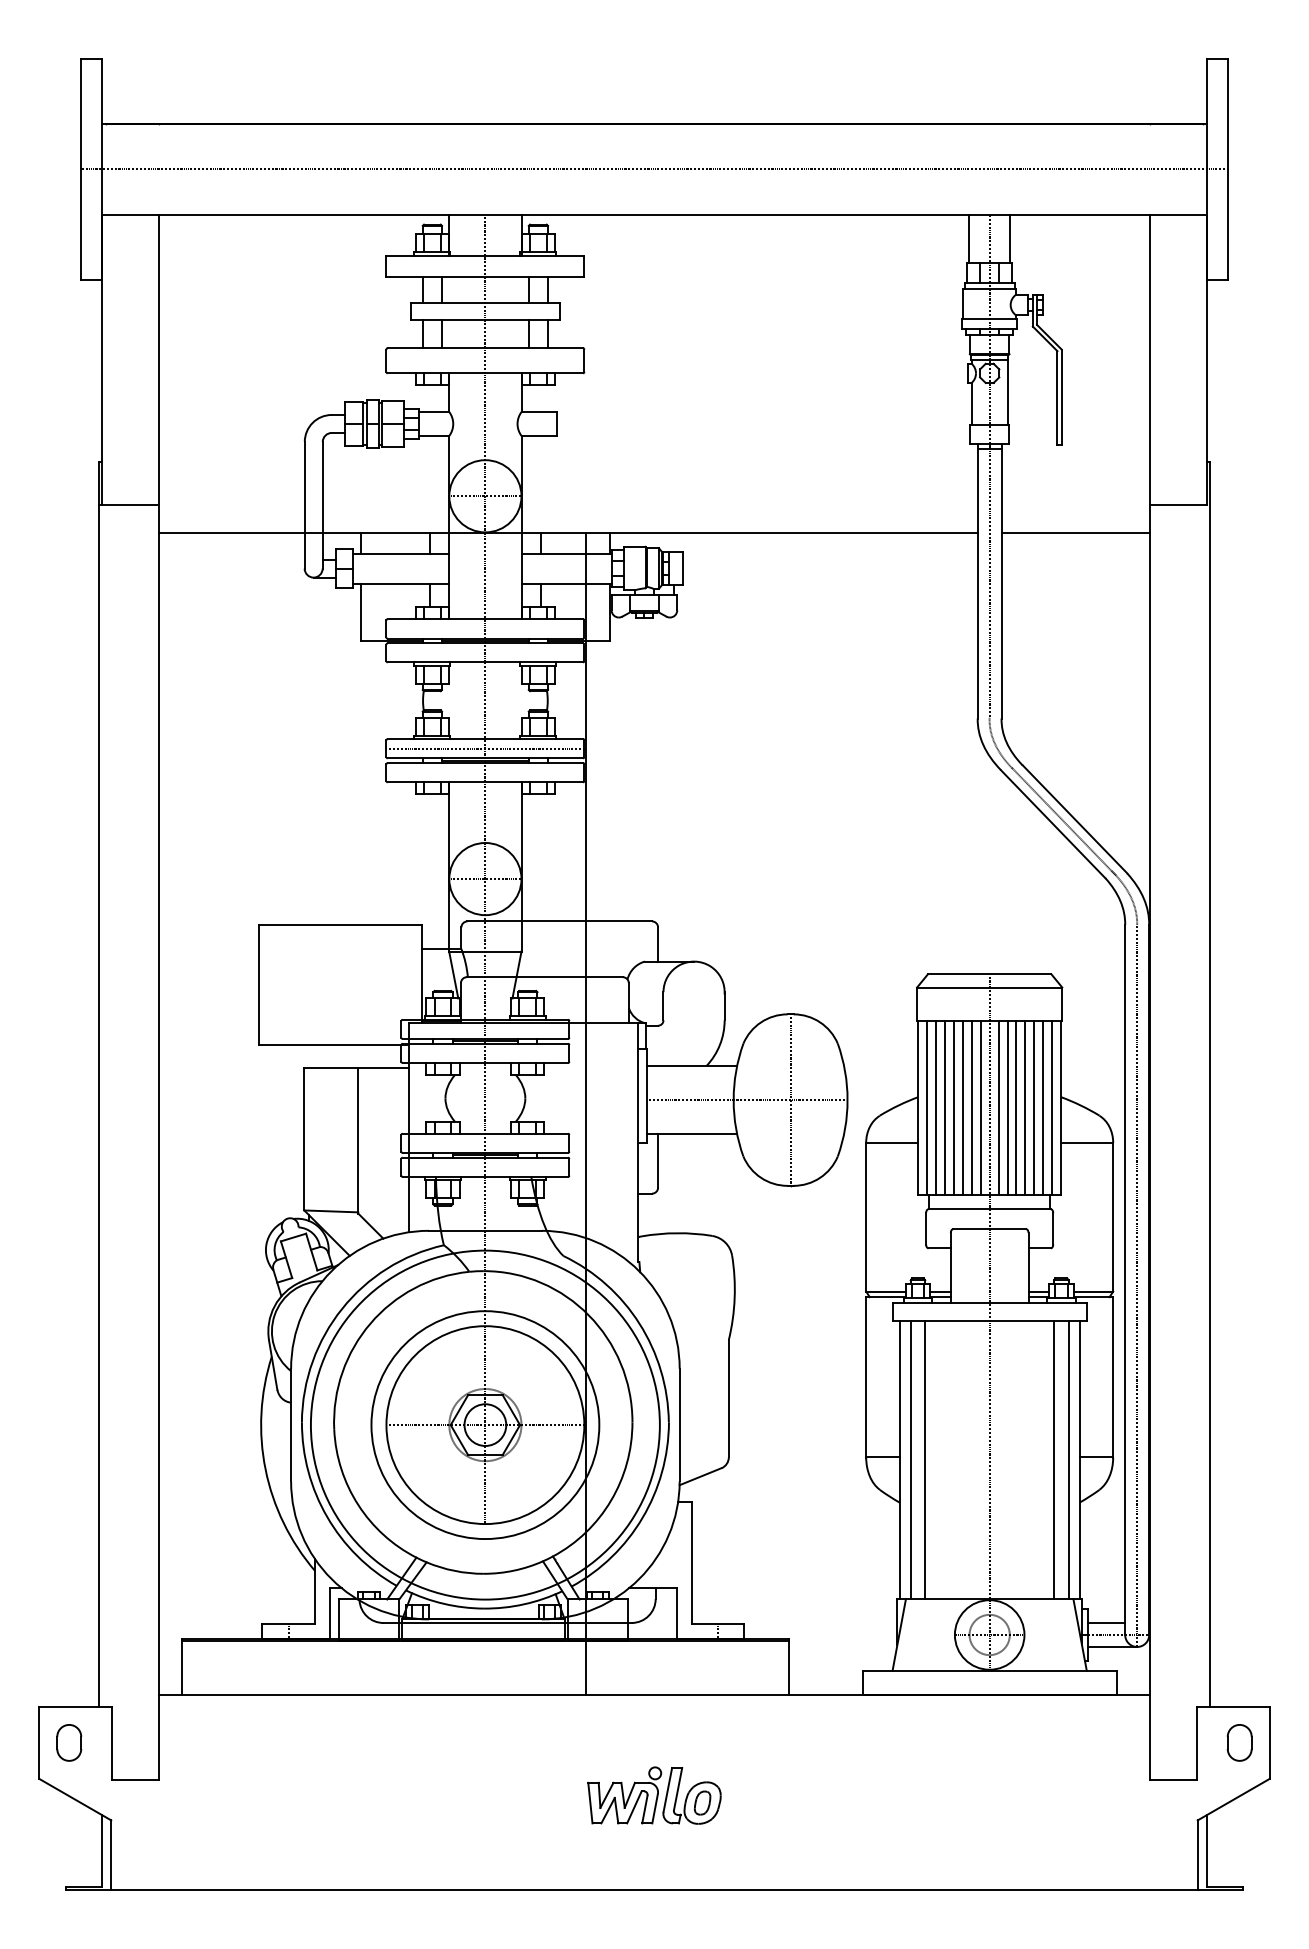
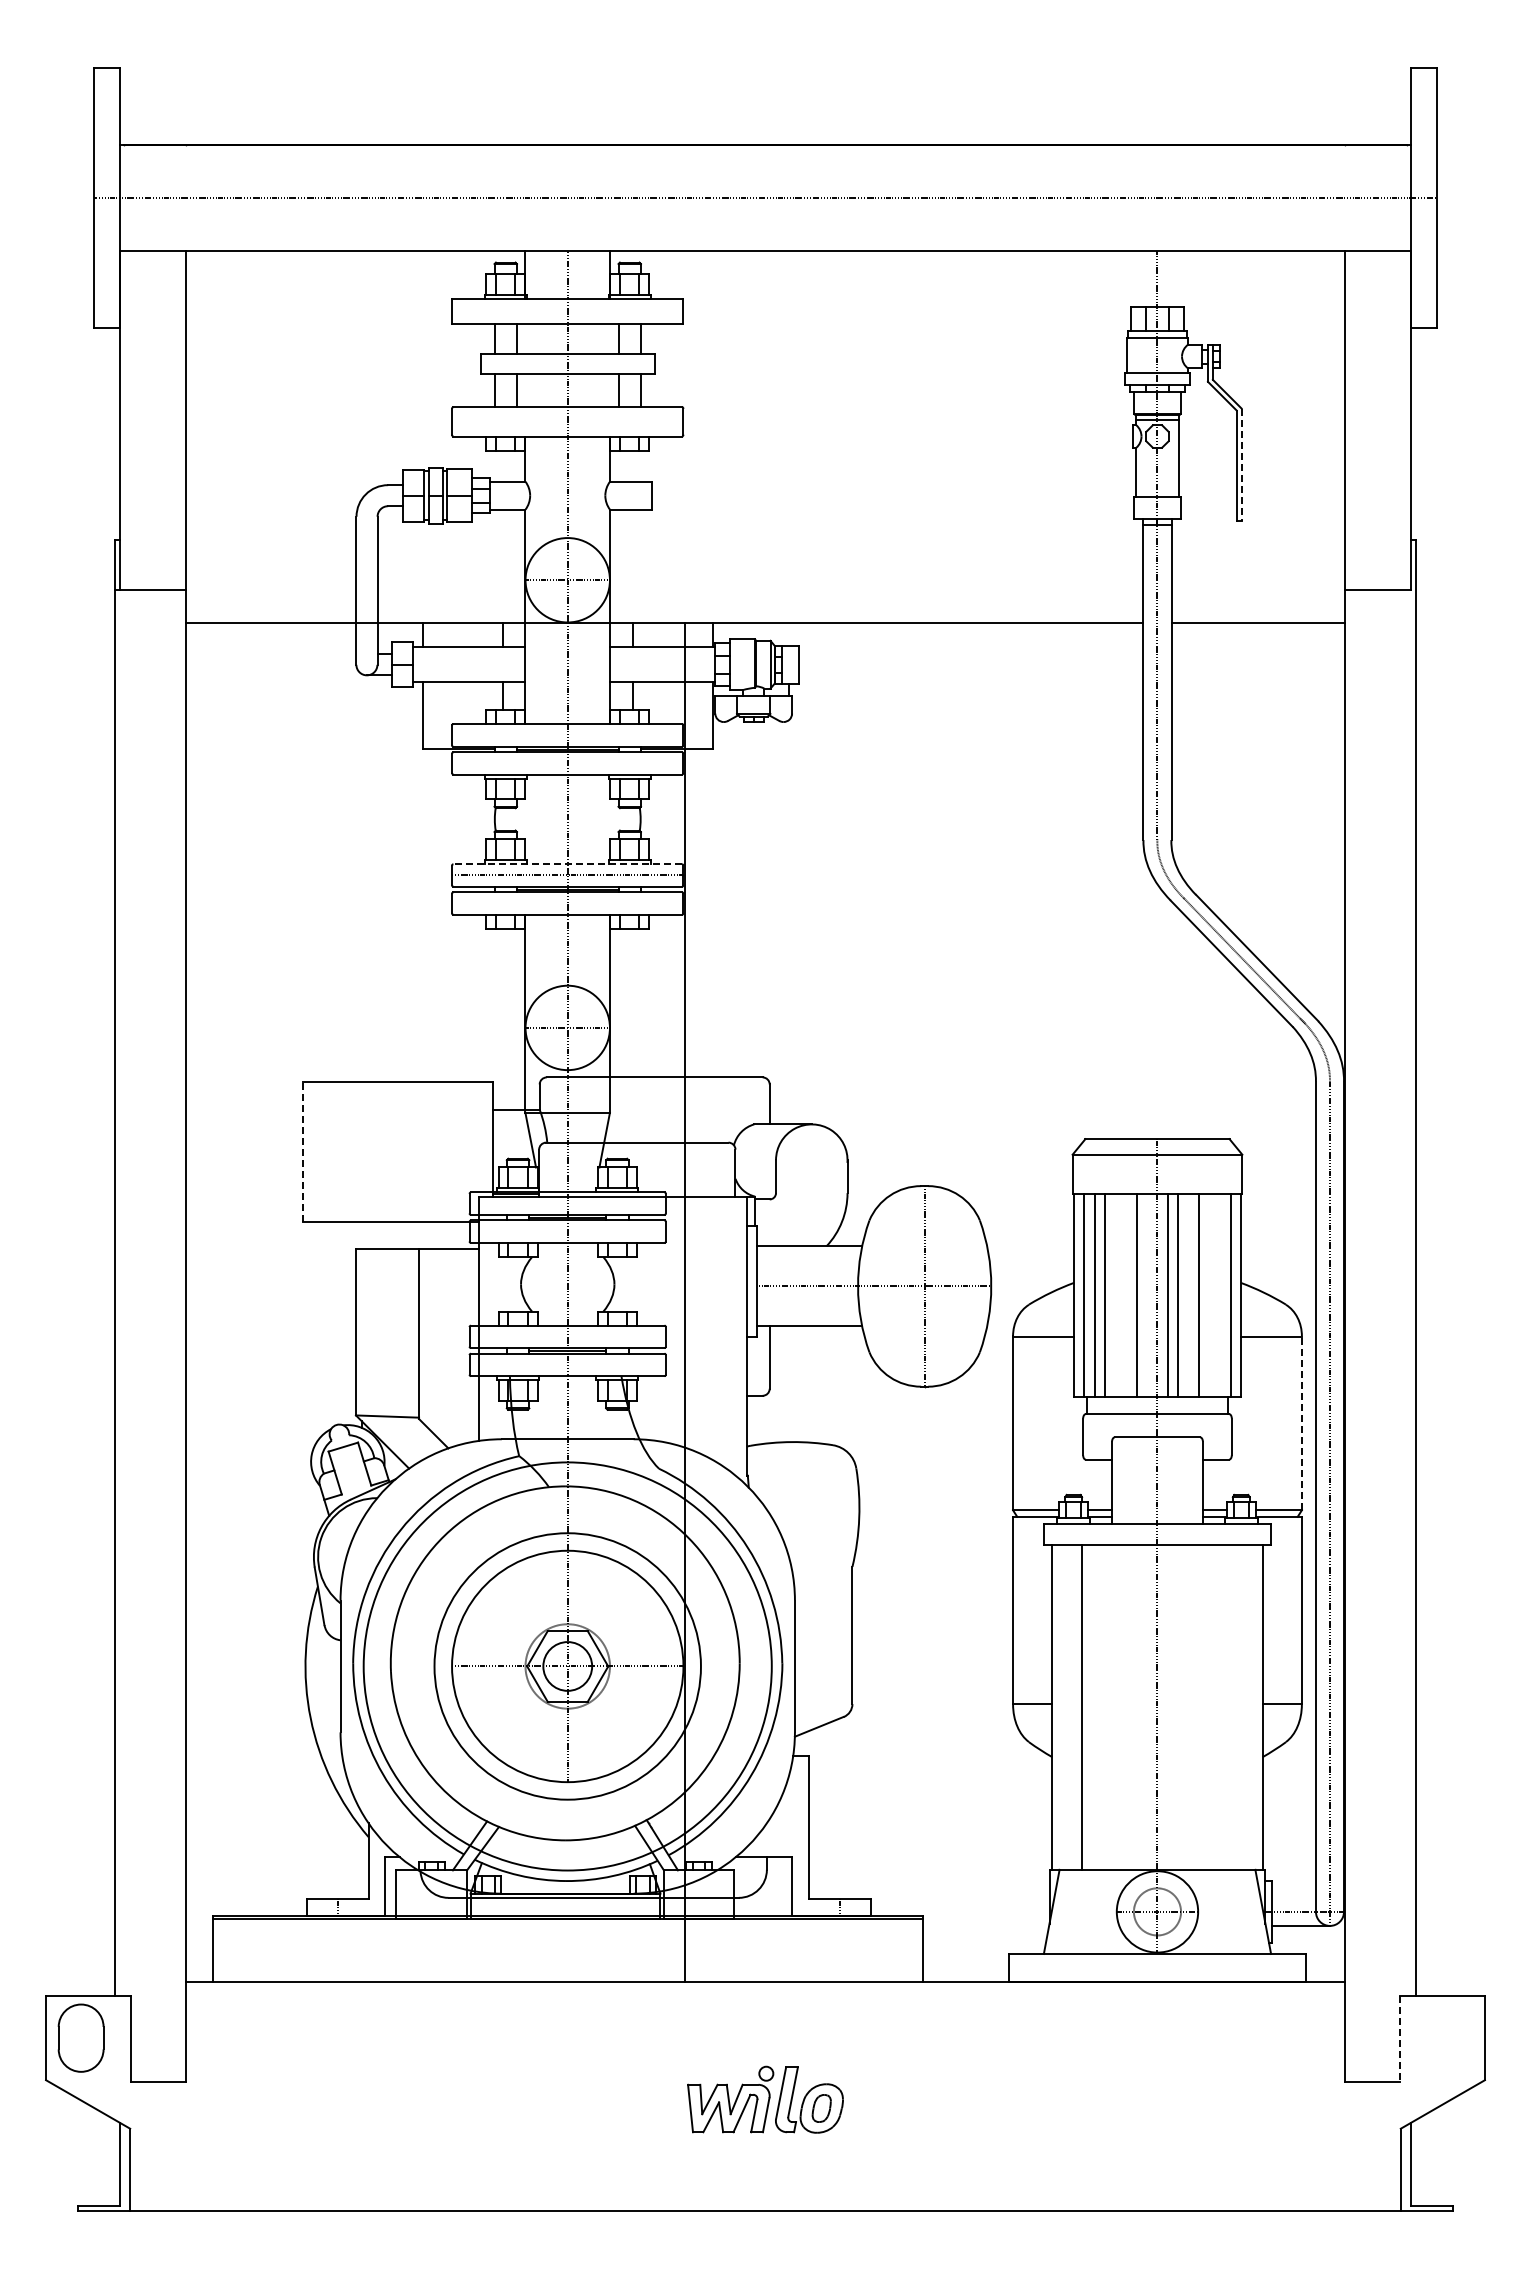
line: (969, 239) -> (1133, 279), removed
line: (1010, 239) -> (1181, 279), removed
line: (1061, 398) -> (1241, 465), solid -> dashed
line: (485, 739) -> (567, 864), solid -> dashed
line: (258, 984) -> (302, 1151), solid -> dashed
line: (953, 1107) -> (1115, 1295), removed
line: (963, 1107) -> (1126, 1295), removed
line: (981, 1107) -> (1147, 1295), removed
line: (1016, 1107) -> (1188, 1295), removed
line: (1034, 1107) -> (1209, 1295), removed
line: (1043, 1107) -> (1220, 1295), removed
line: (1112, 1217) -> (1301, 1423), solid -> dashed
line: (911, 1460) -> (1065, 1707), removed
line: (1053, 1460) -> (1232, 1707), removed
line: (1068, 1460) -> (1249, 1707), removed
line: (1105, 1622) -> (1293, 1897), removed
part: (68, 1742) -> (80, 2037), size x1.6
part: (1239, 1742) -> (1449, 2037), removed
line: (1197, 1743) -> (1400, 2038), solid -> dashed

